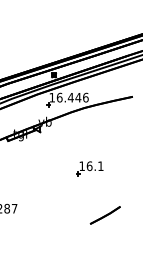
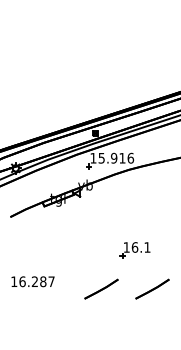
text: (68, 96) -> (111, 157), 16.446 -> 15.916
part: (89, 168) -> (134, 250), moved
line: (59, 214) -> (101, 288), added

